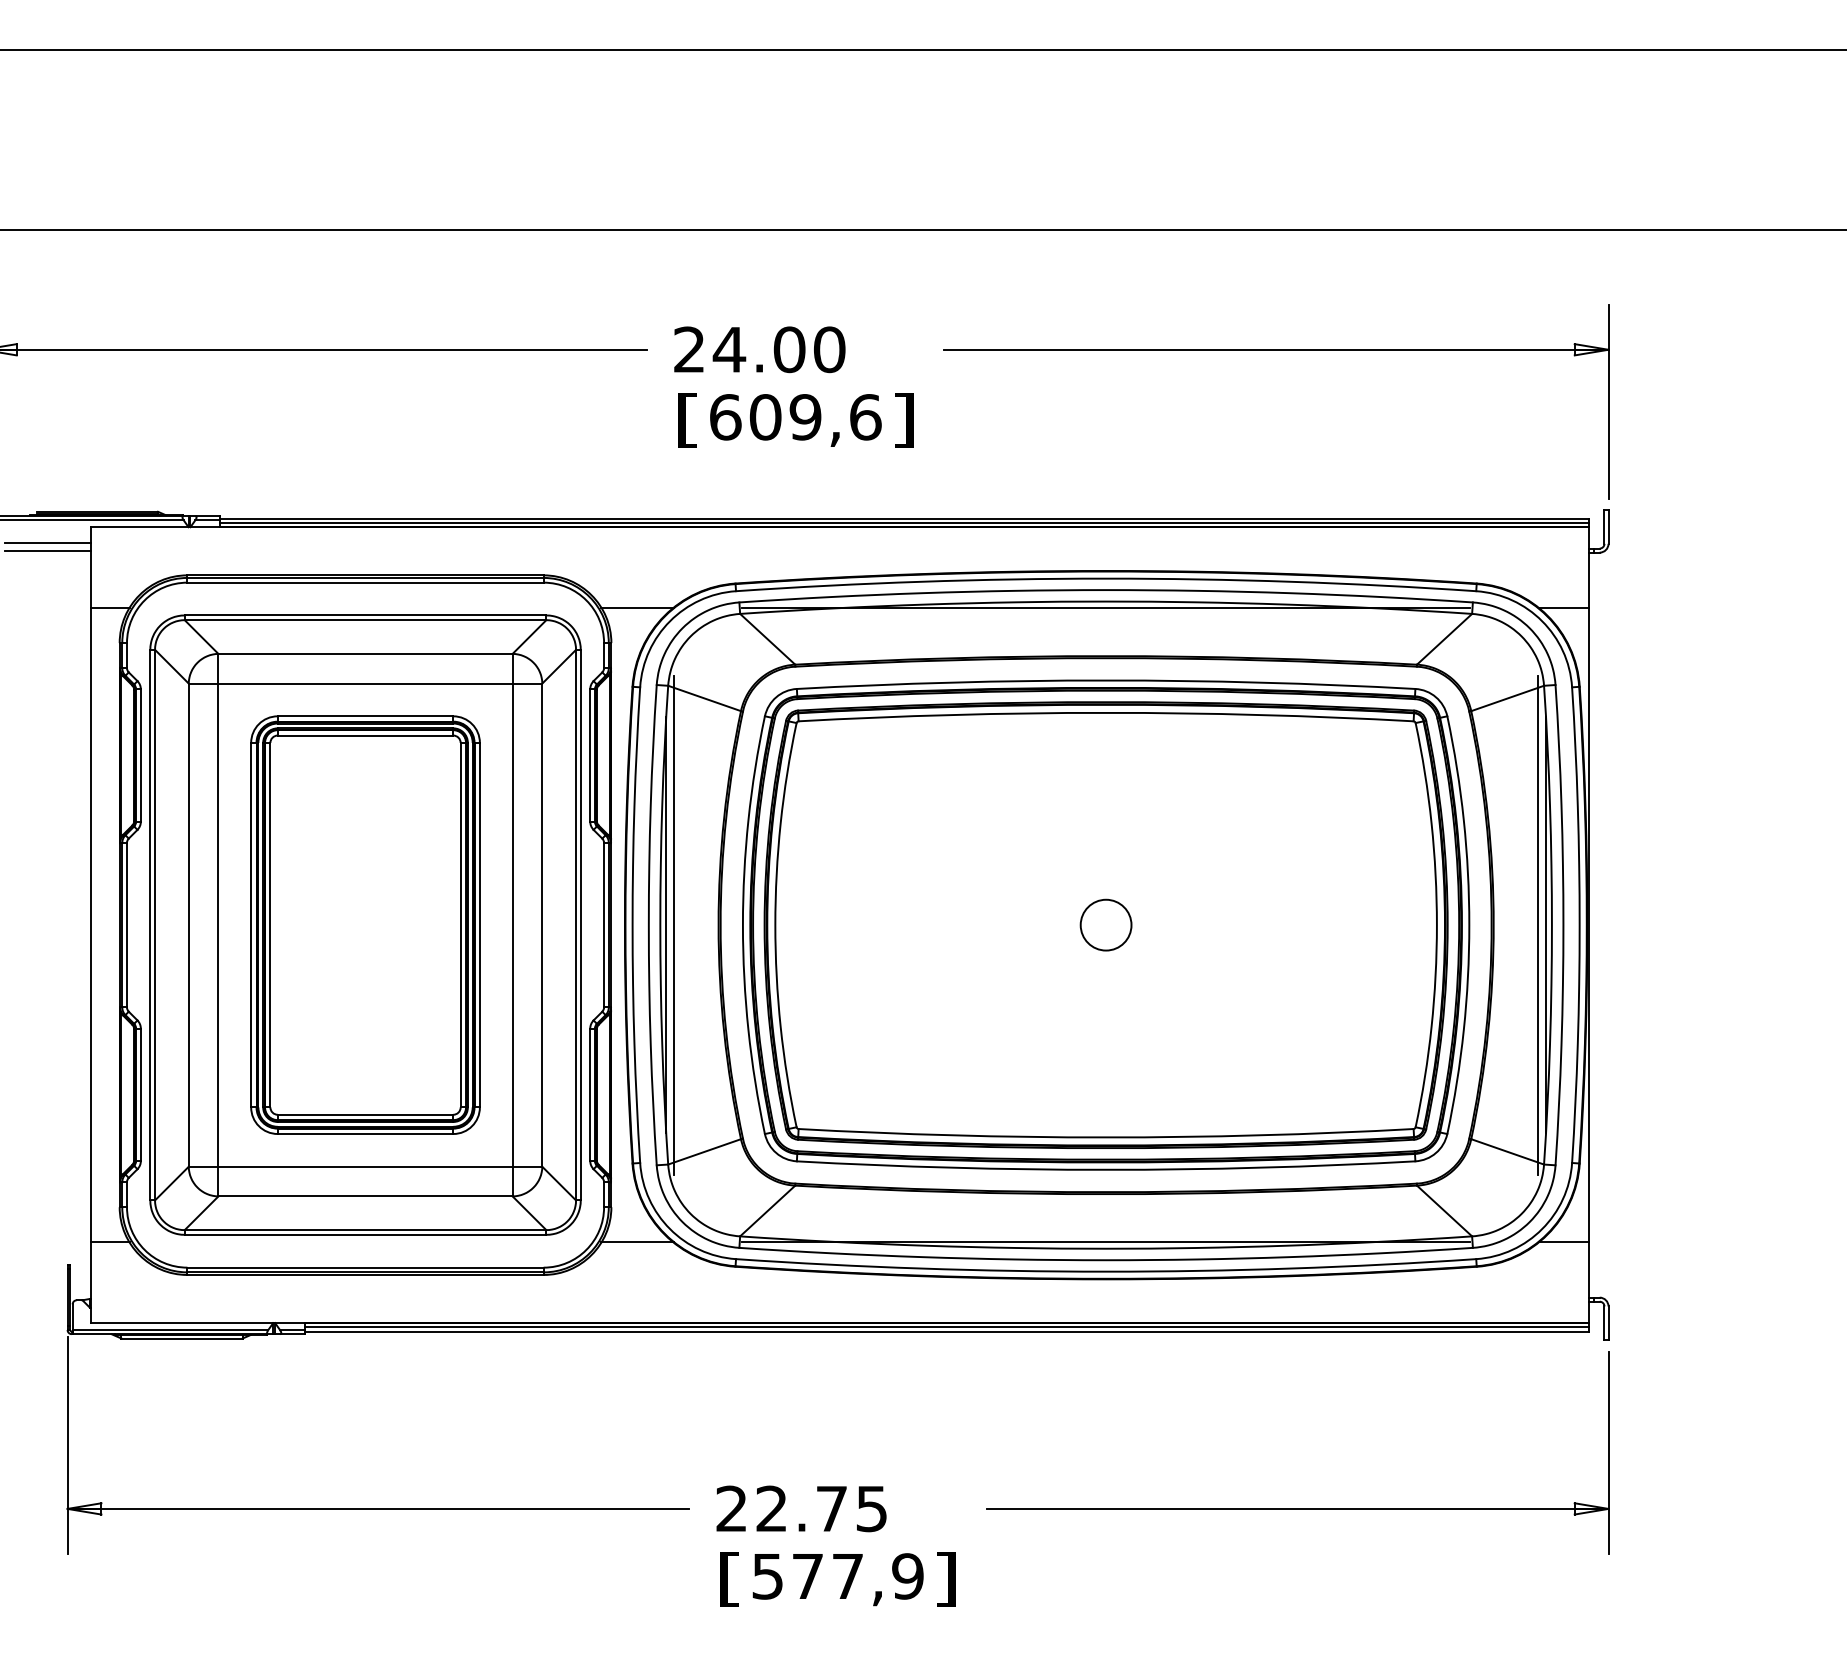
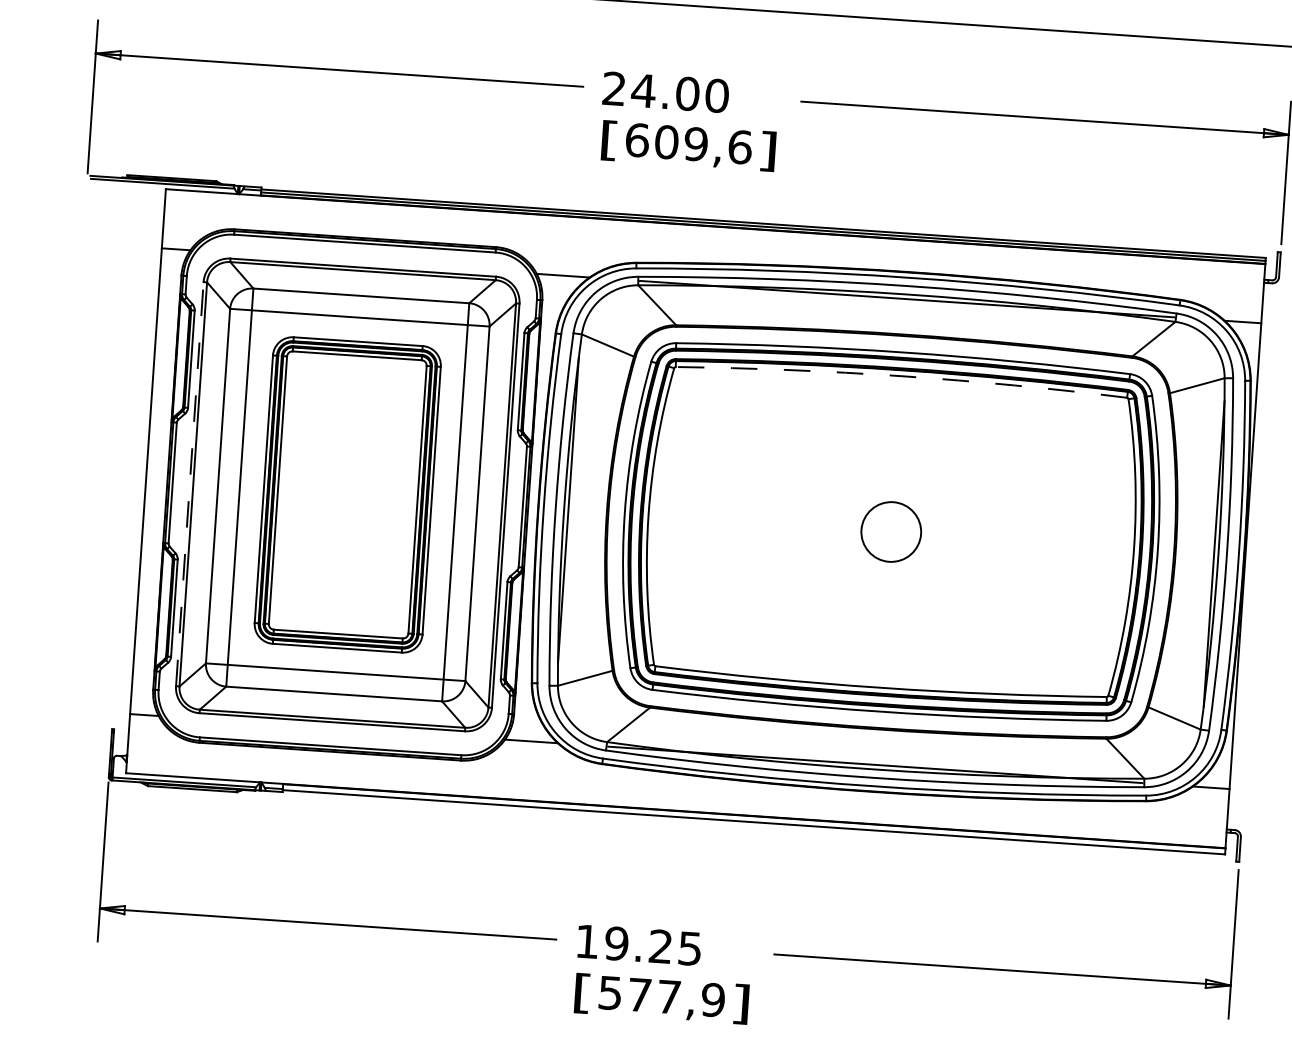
line: (47, 542) -> (133, 198), removed
line: (47, 551) -> (133, 204), removed
arc: (1106, 712) -> (902, 375), solid -> dashed
line: (150, 924) -> (189, 483), solid -> dashed
line: (674, 924) -> (574, 509), removed
circle: (1105, 924) -> (890, 531), size x1.6
line: (1537, 924) -> (1207, 553), removed
line: (946, 1327) -> (754, 819), removed
text: (781, 1508) -> (623, 943), 22.75 -> 19.25

